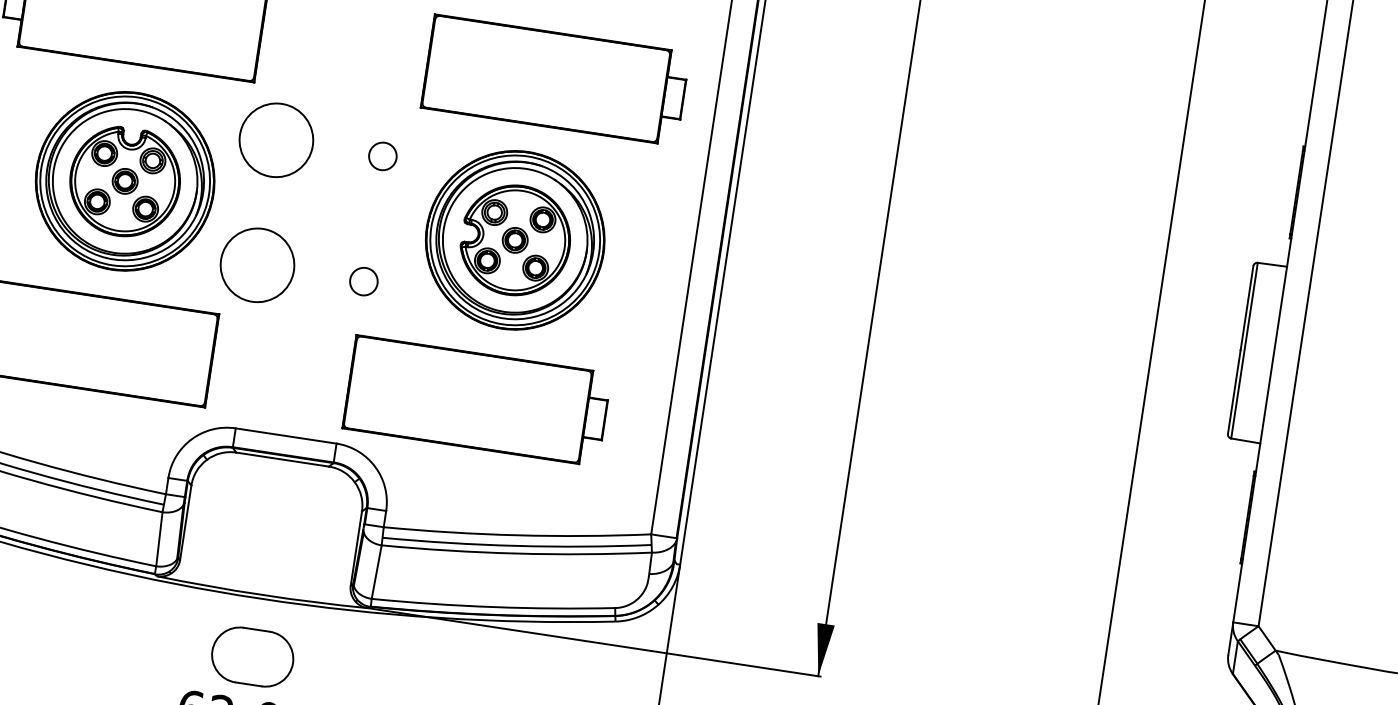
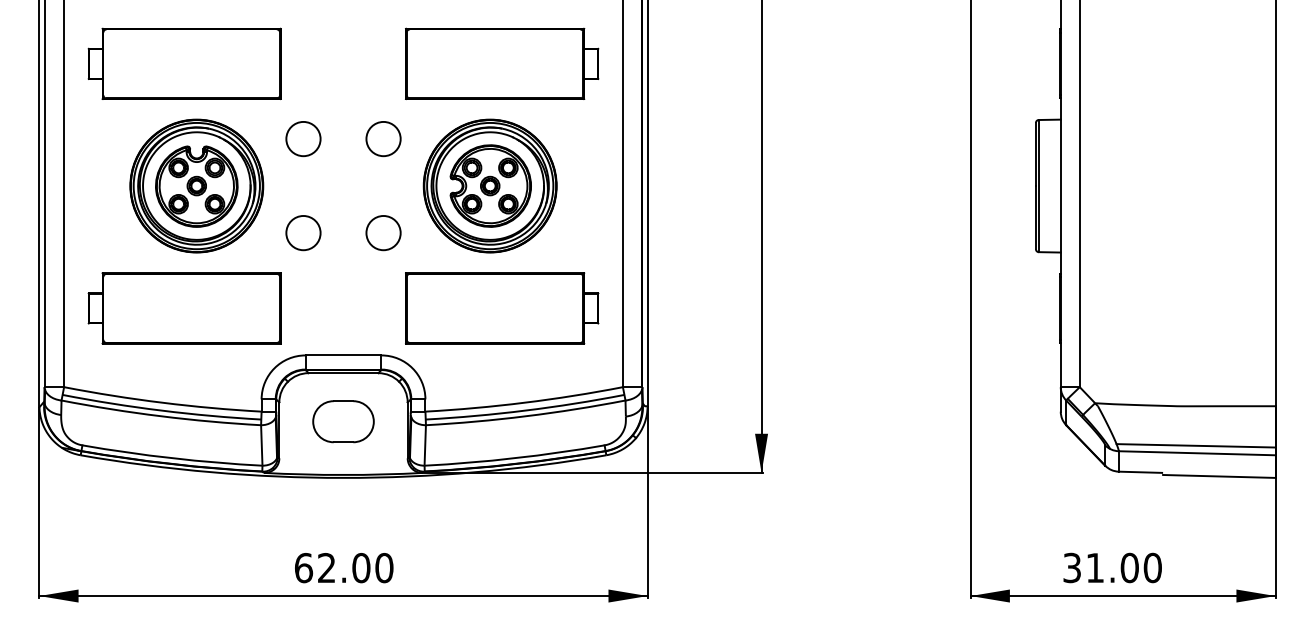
circle: (276, 139) -> (303, 138), size x0.62
circle: (382, 155) -> (383, 138), size x1.67
circle: (257, 264) -> (303, 232), size x0.62
circle: (363, 281) -> (383, 233), size x1.67
part: (477, 401) -> (502, 308), moved
part: (252, 656) -> (343, 421), moved

